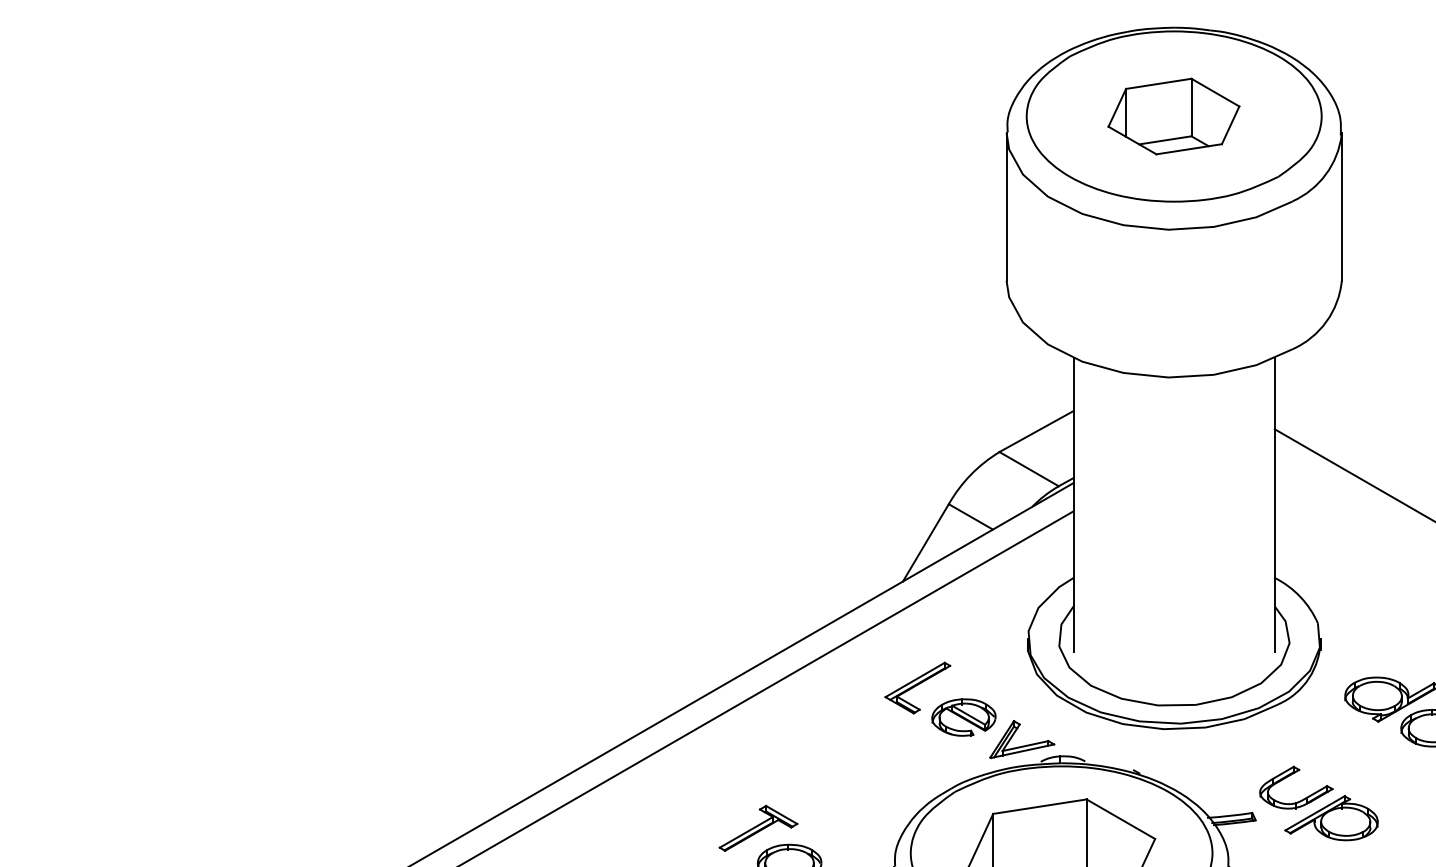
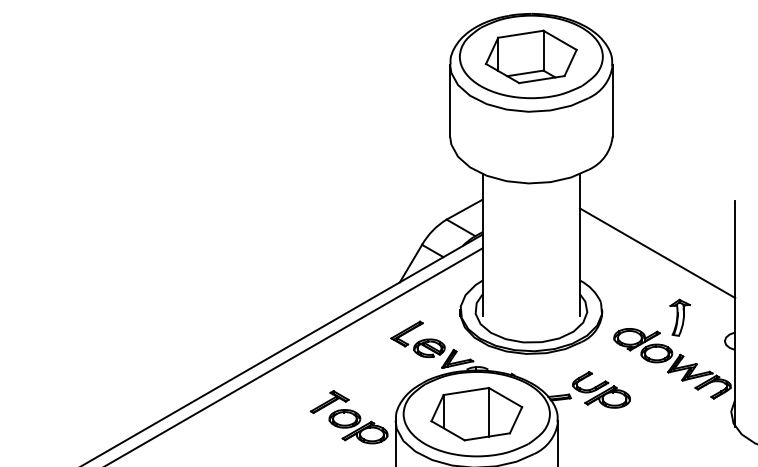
part: (1172, 115) -> (530, 56), size x1.43

